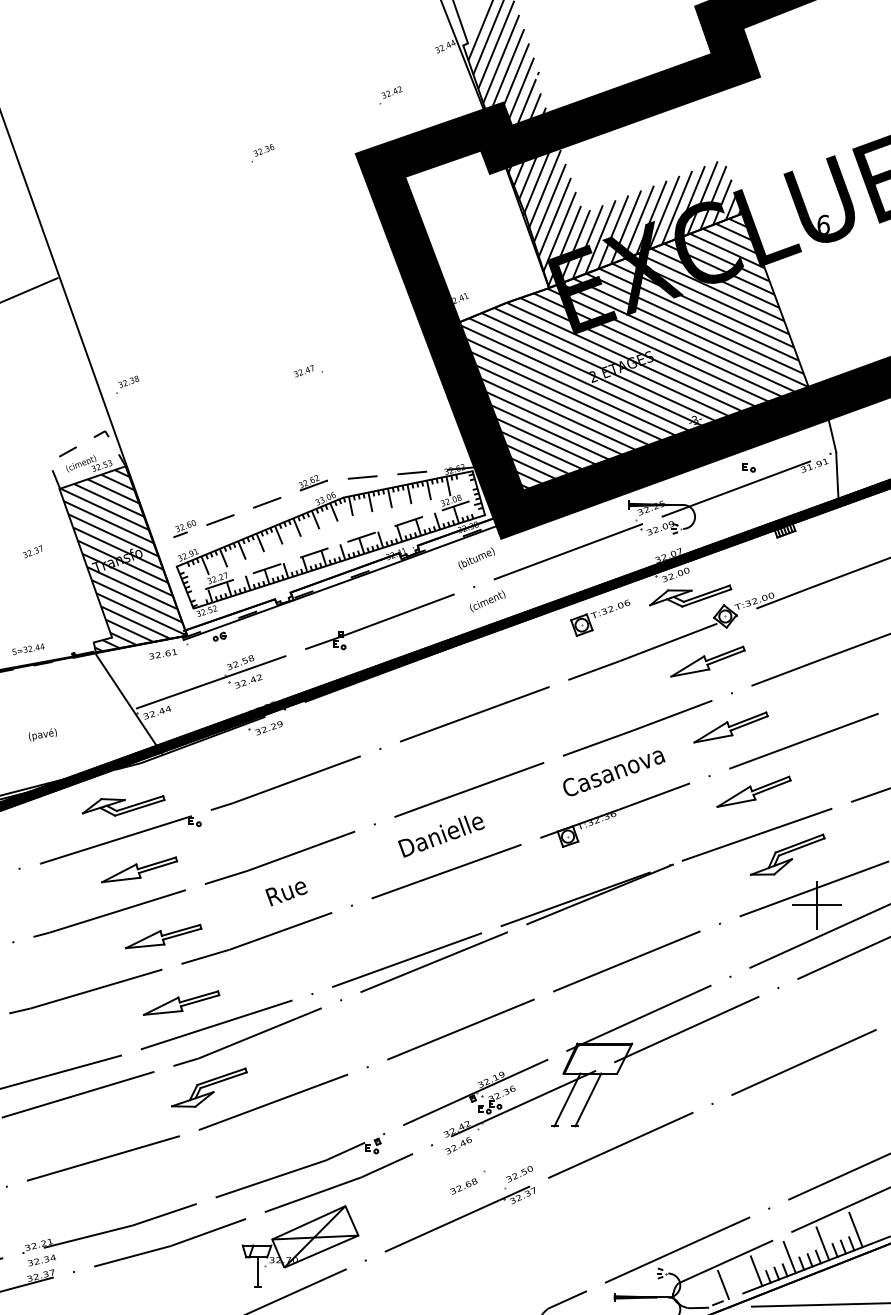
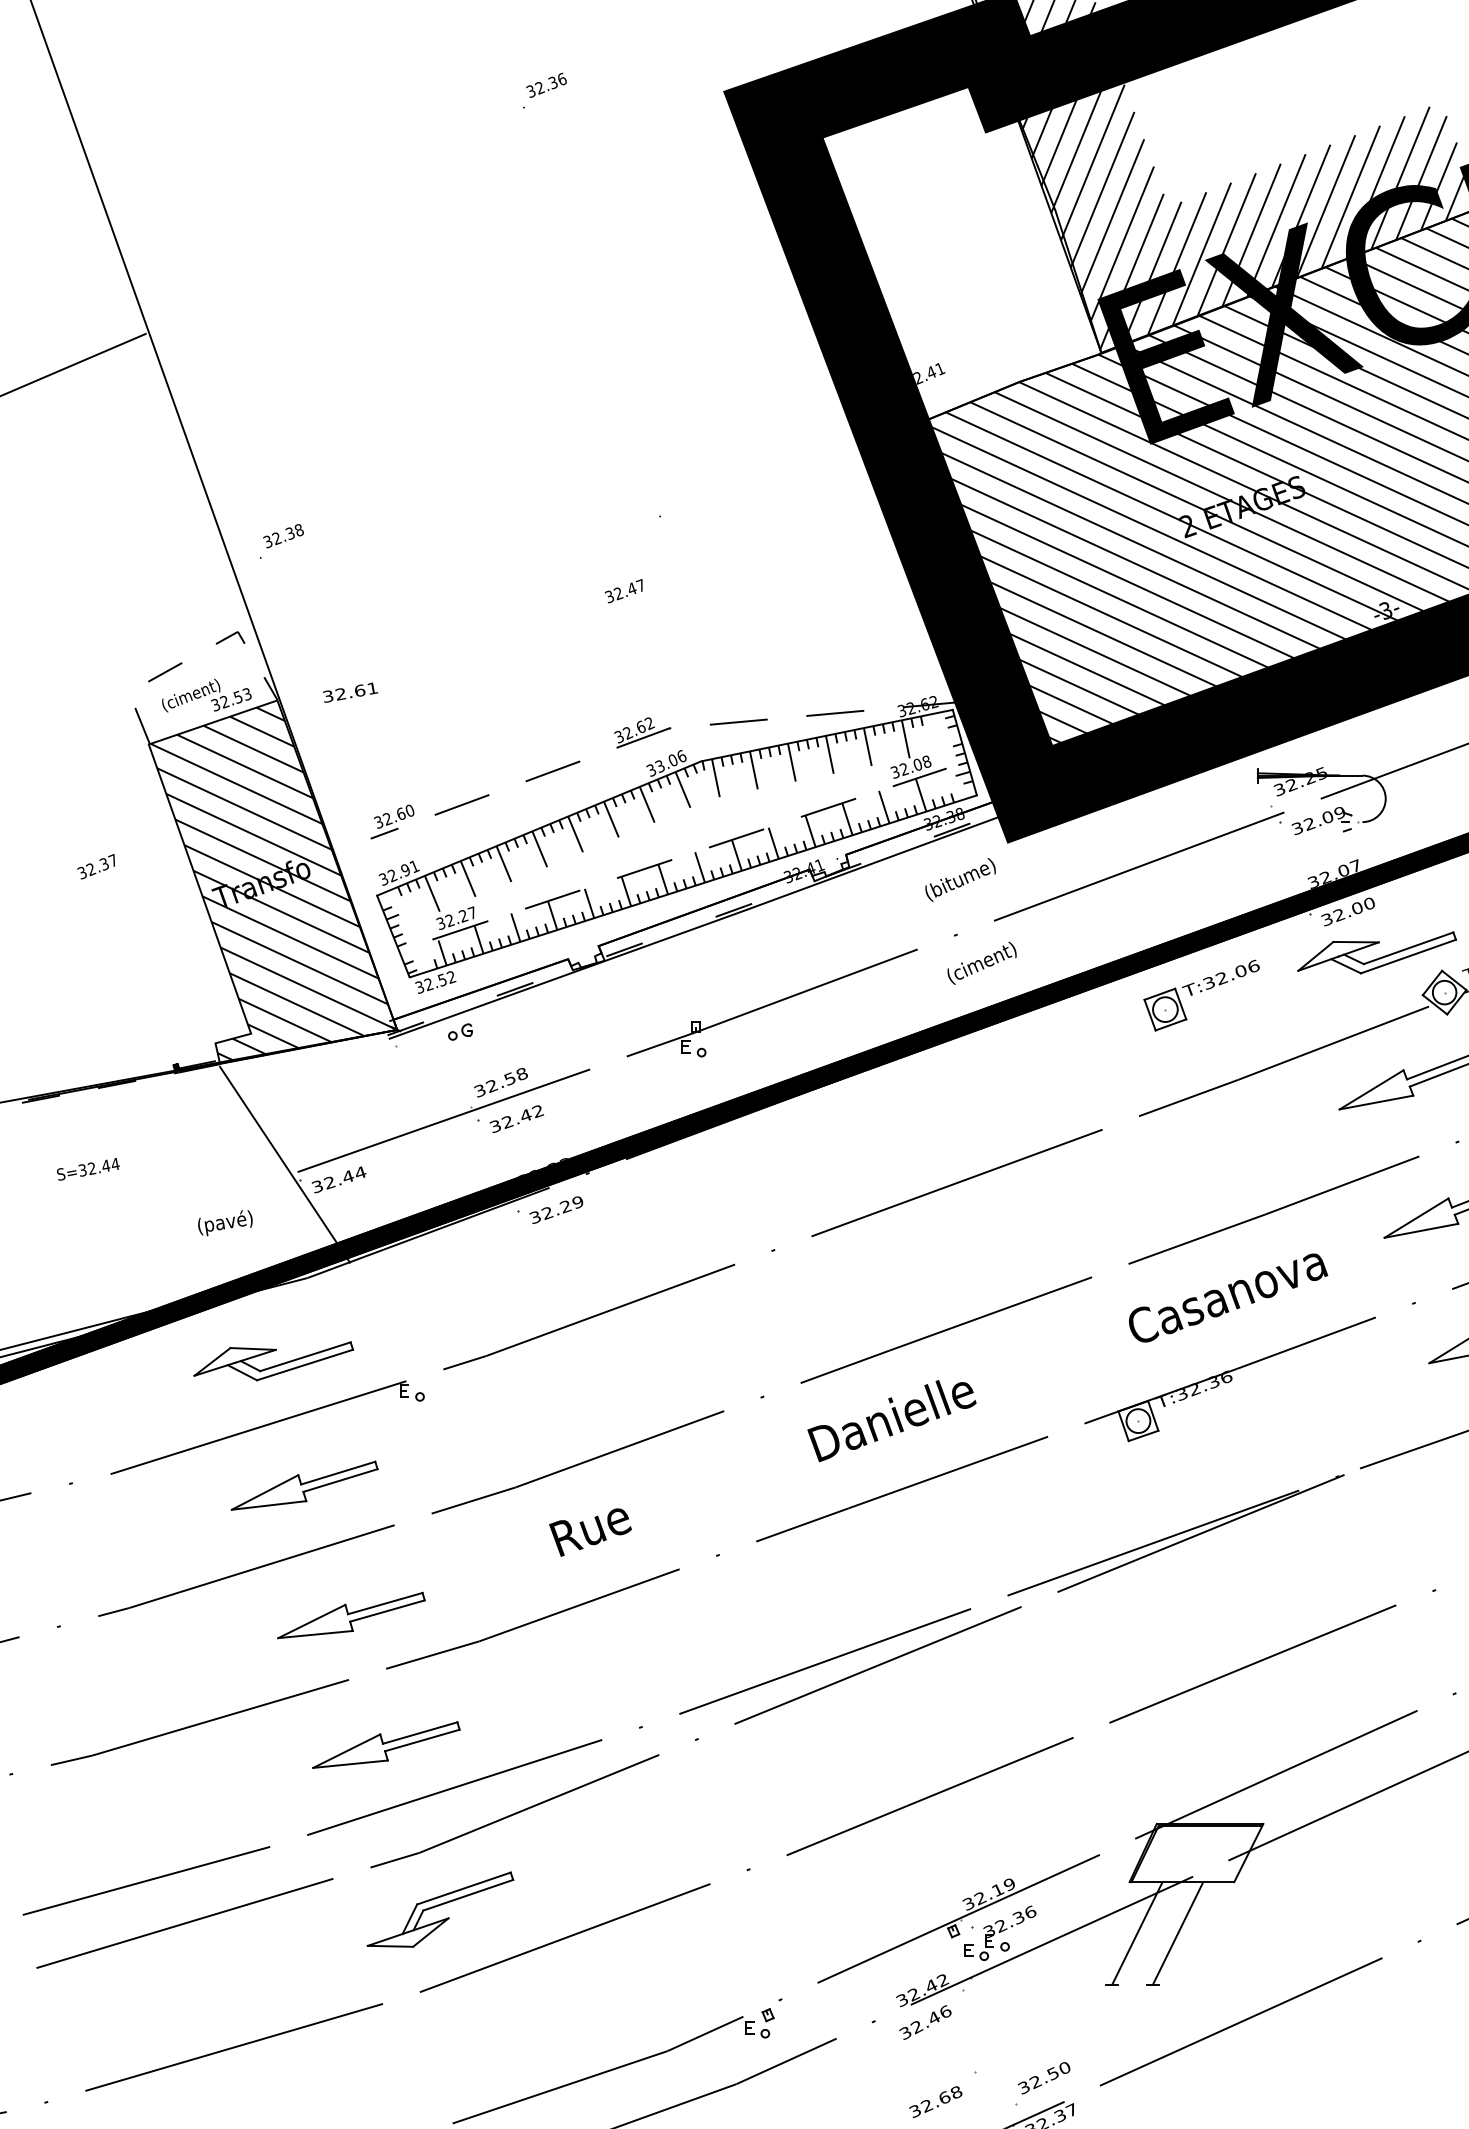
text: (303, 371) -> (623, 591), moved
text: (28, 648) -> (88, 1167), moved
text: (163, 654) -> (351, 692), moved
text: (42, 734) -> (224, 1222), moved

